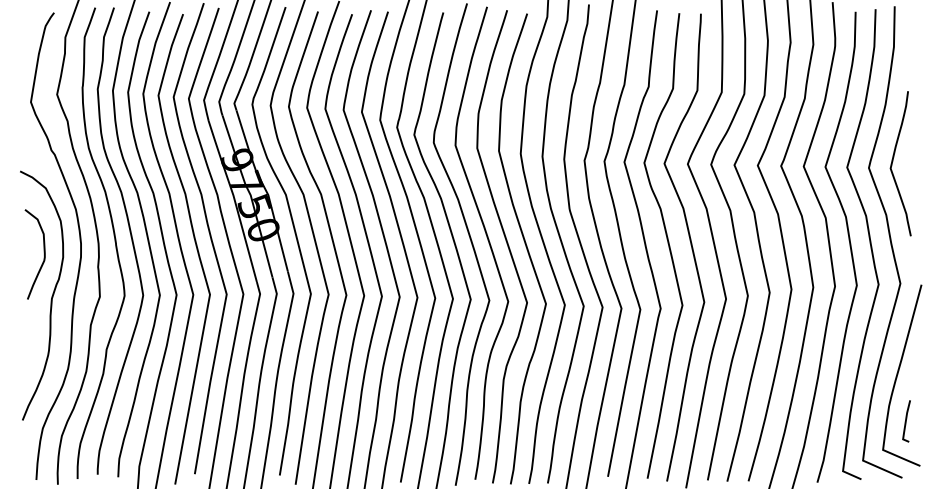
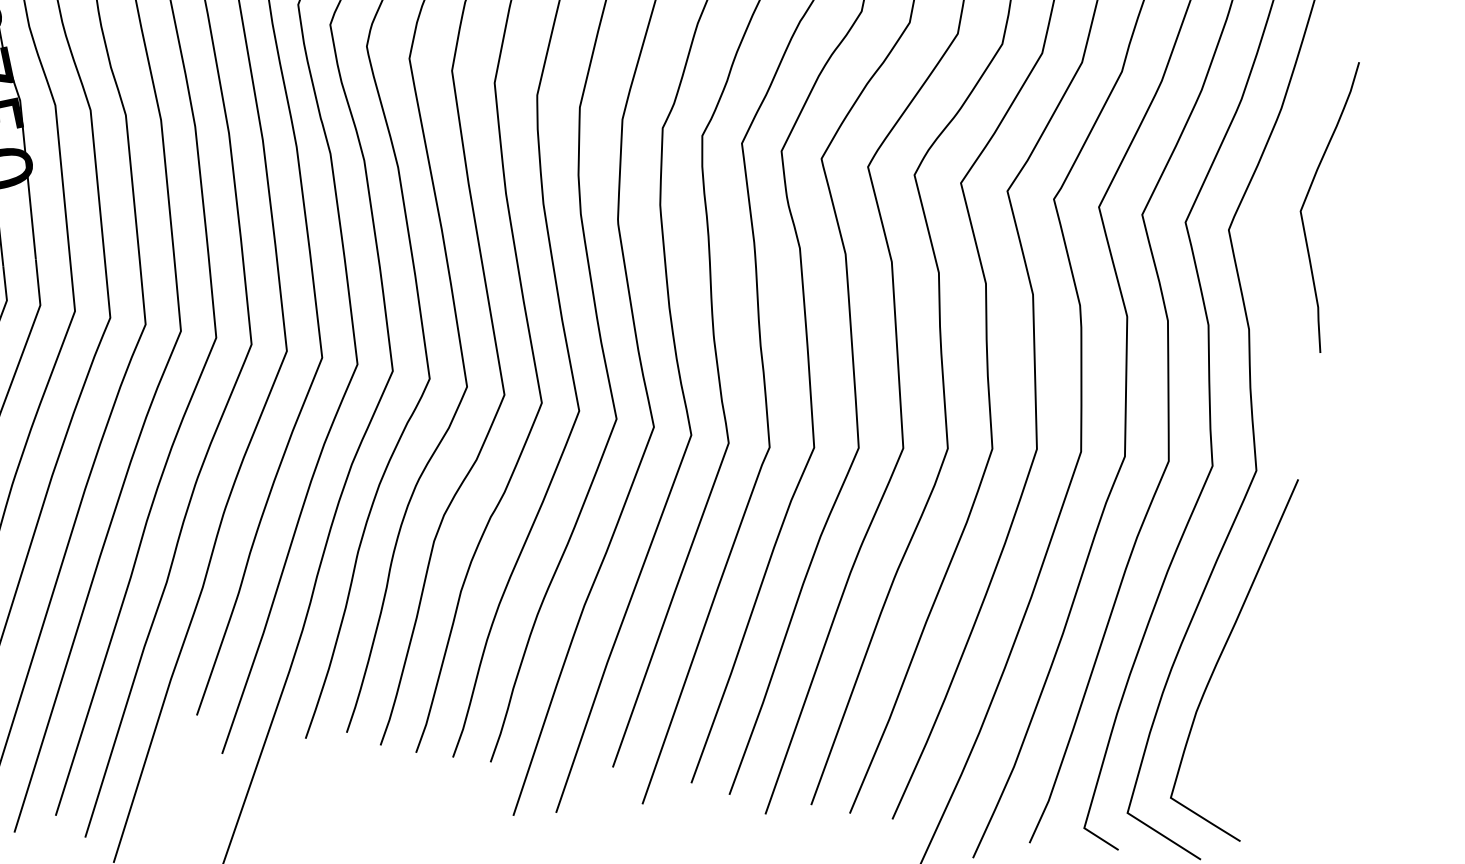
curve: (893, 161) -> (1308, 198), moved
line: (906, 421) -> (1226, 748), removed

